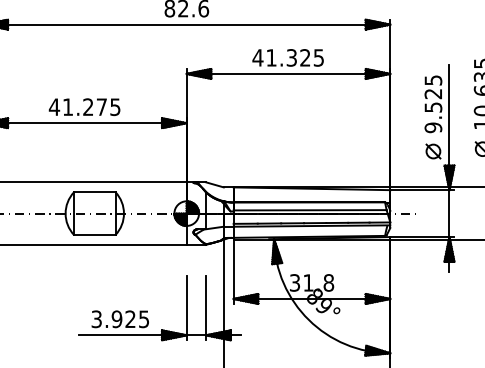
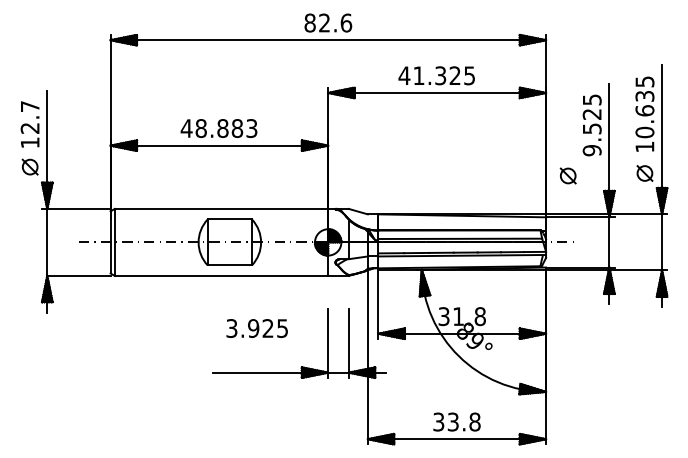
text: (91, 107) -> (226, 128), 41.275 -> 48.883
part: (432, 151) -> (567, 175), moved
text: (119, 319) -> (256, 328), moved

